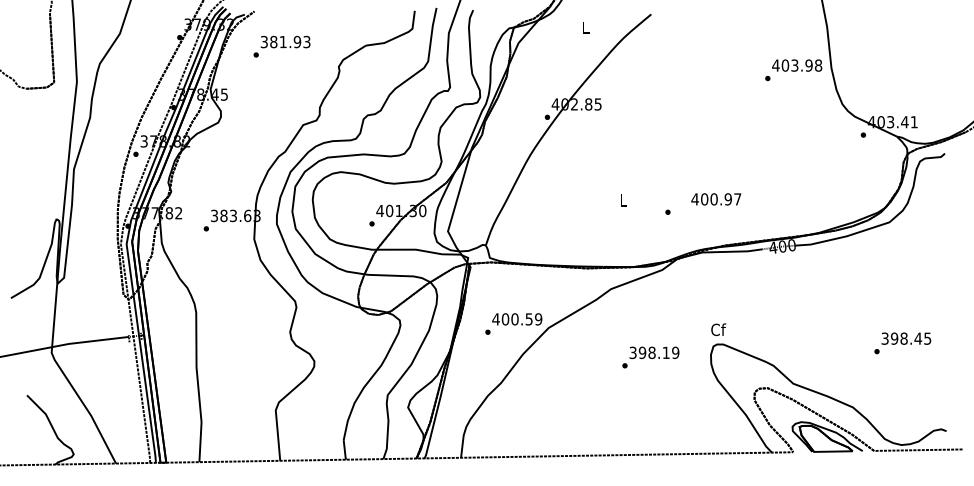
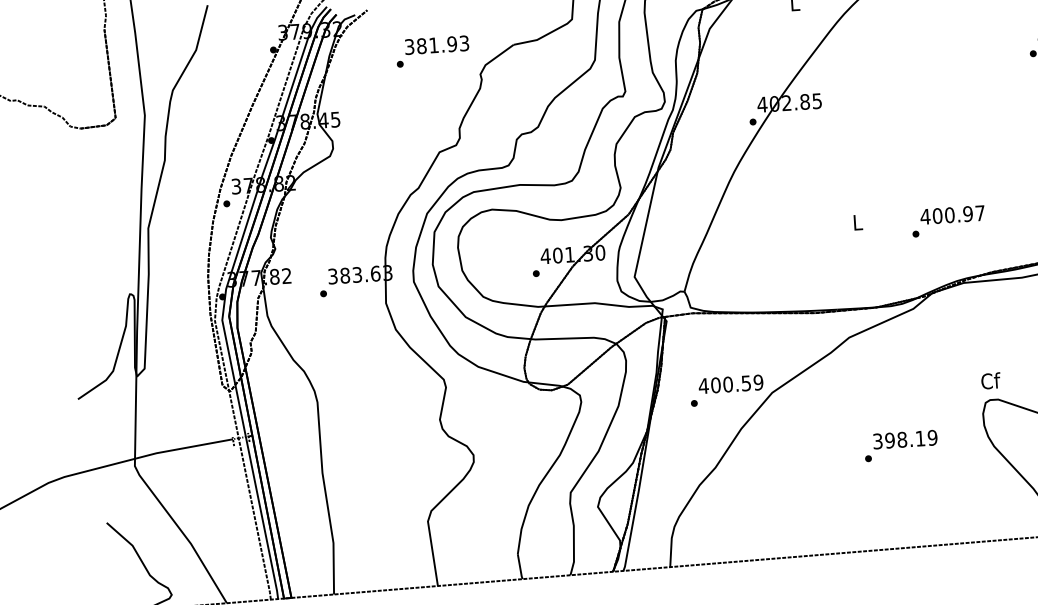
text: (281, 46) -> (432, 51), moved
text: (716, 199) -> (952, 215), moved
text: (650, 357) -> (900, 445), moved

